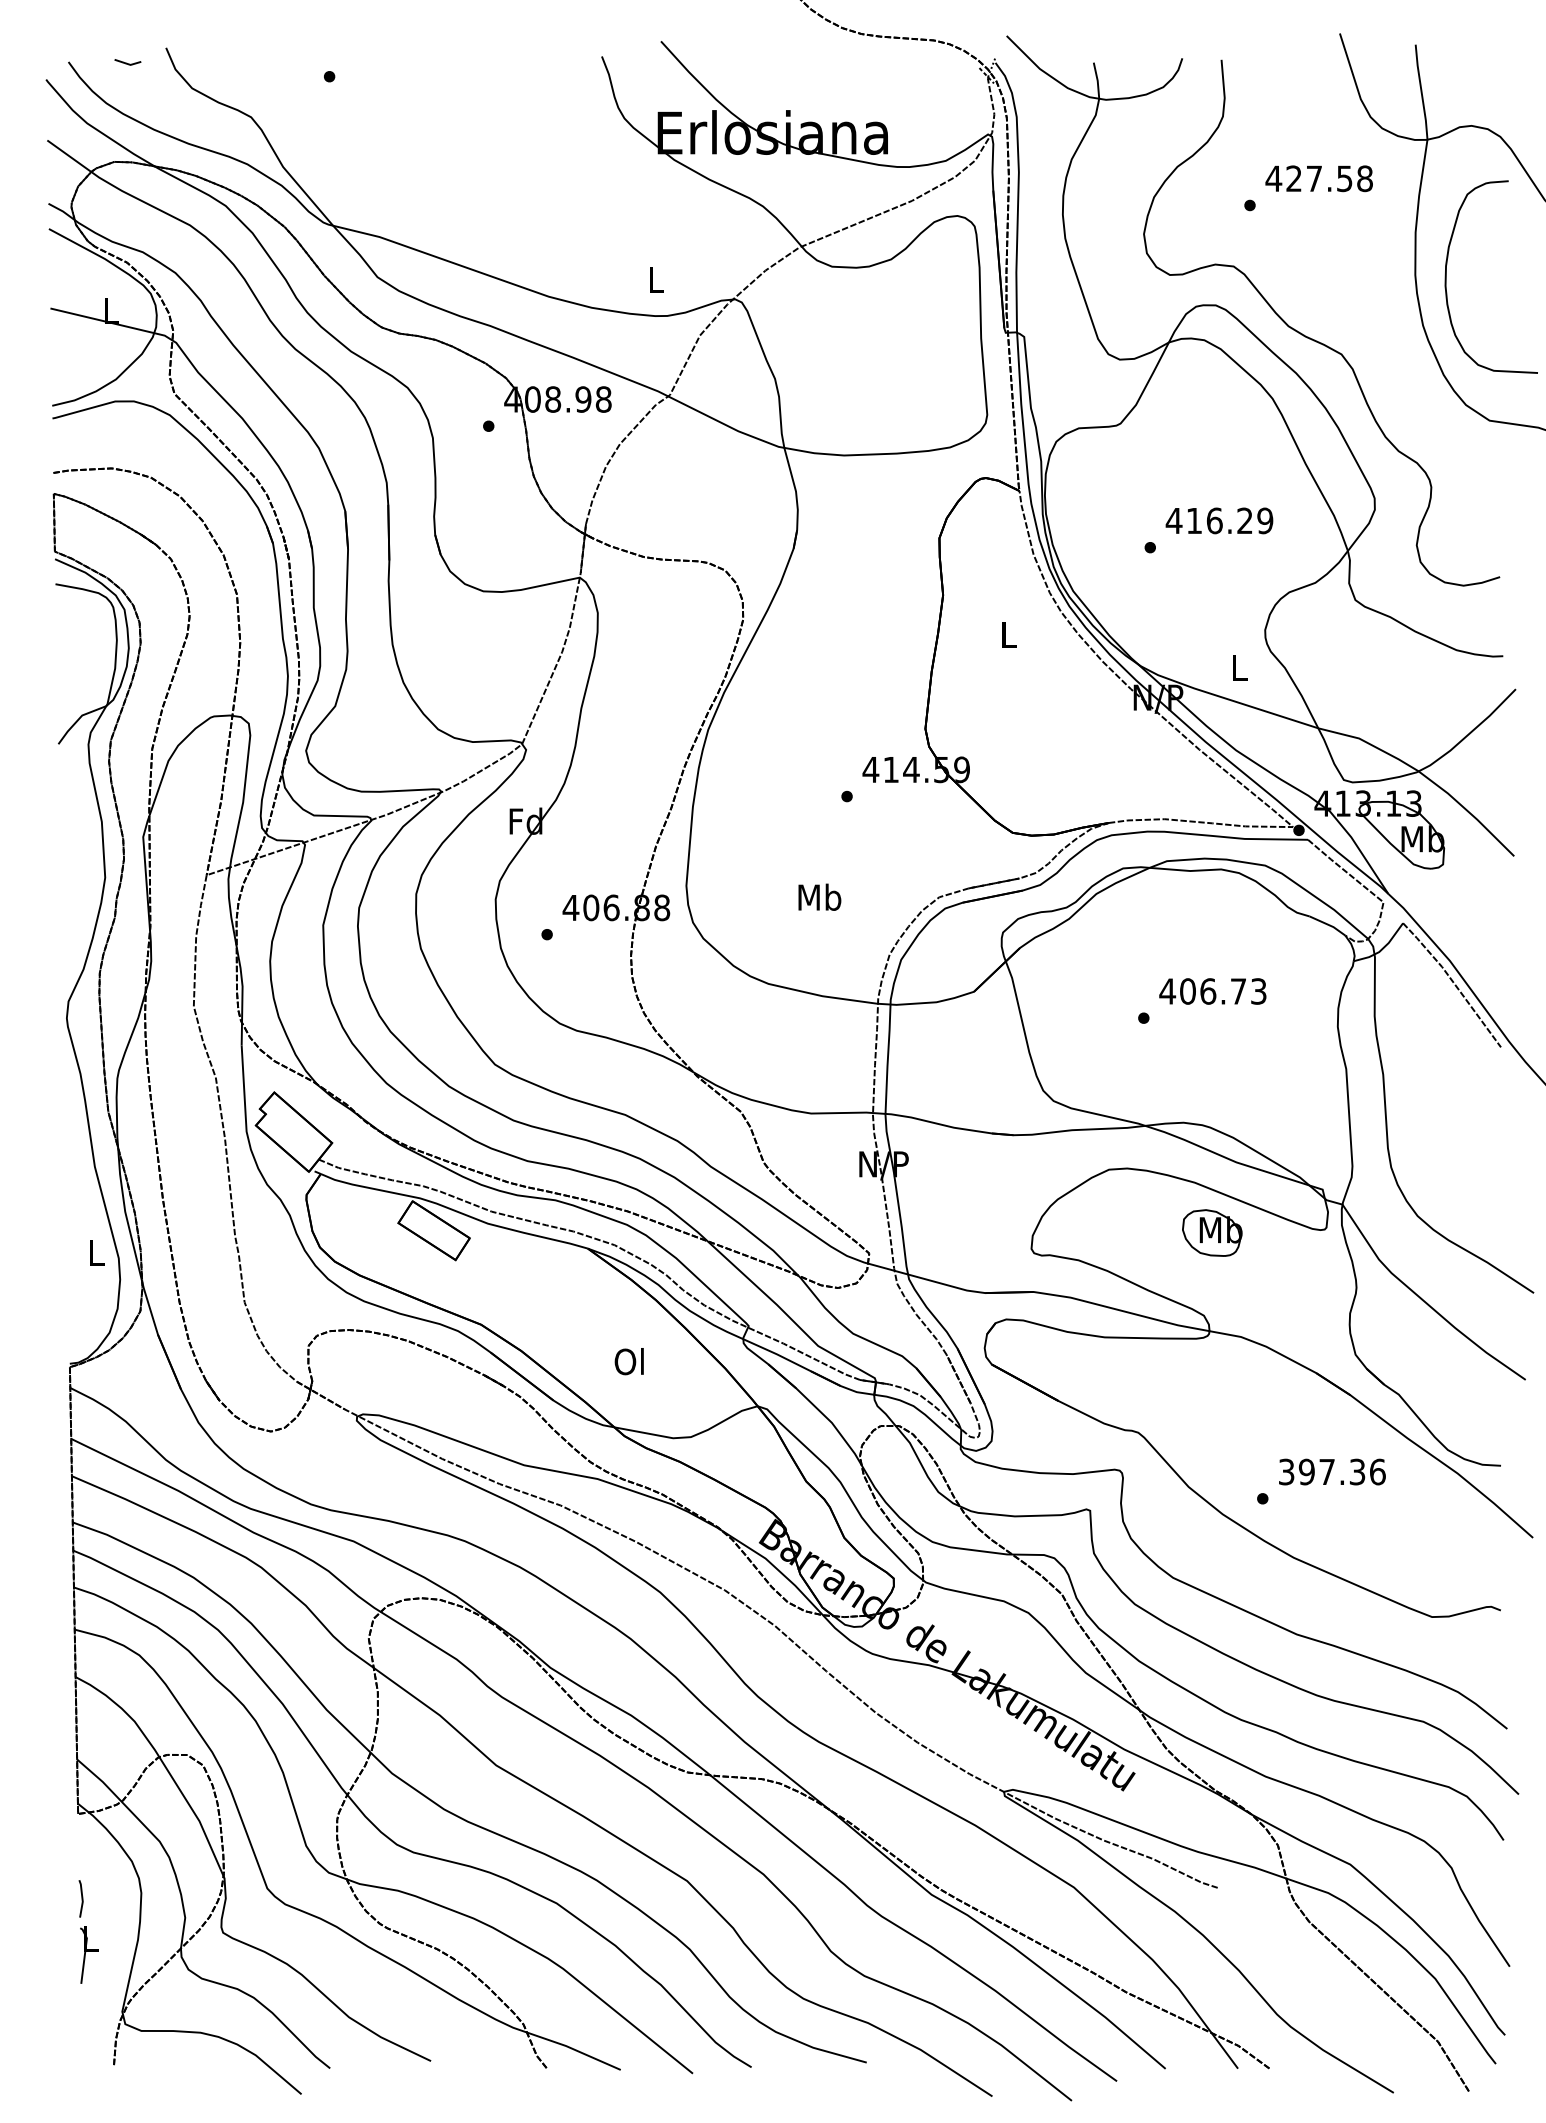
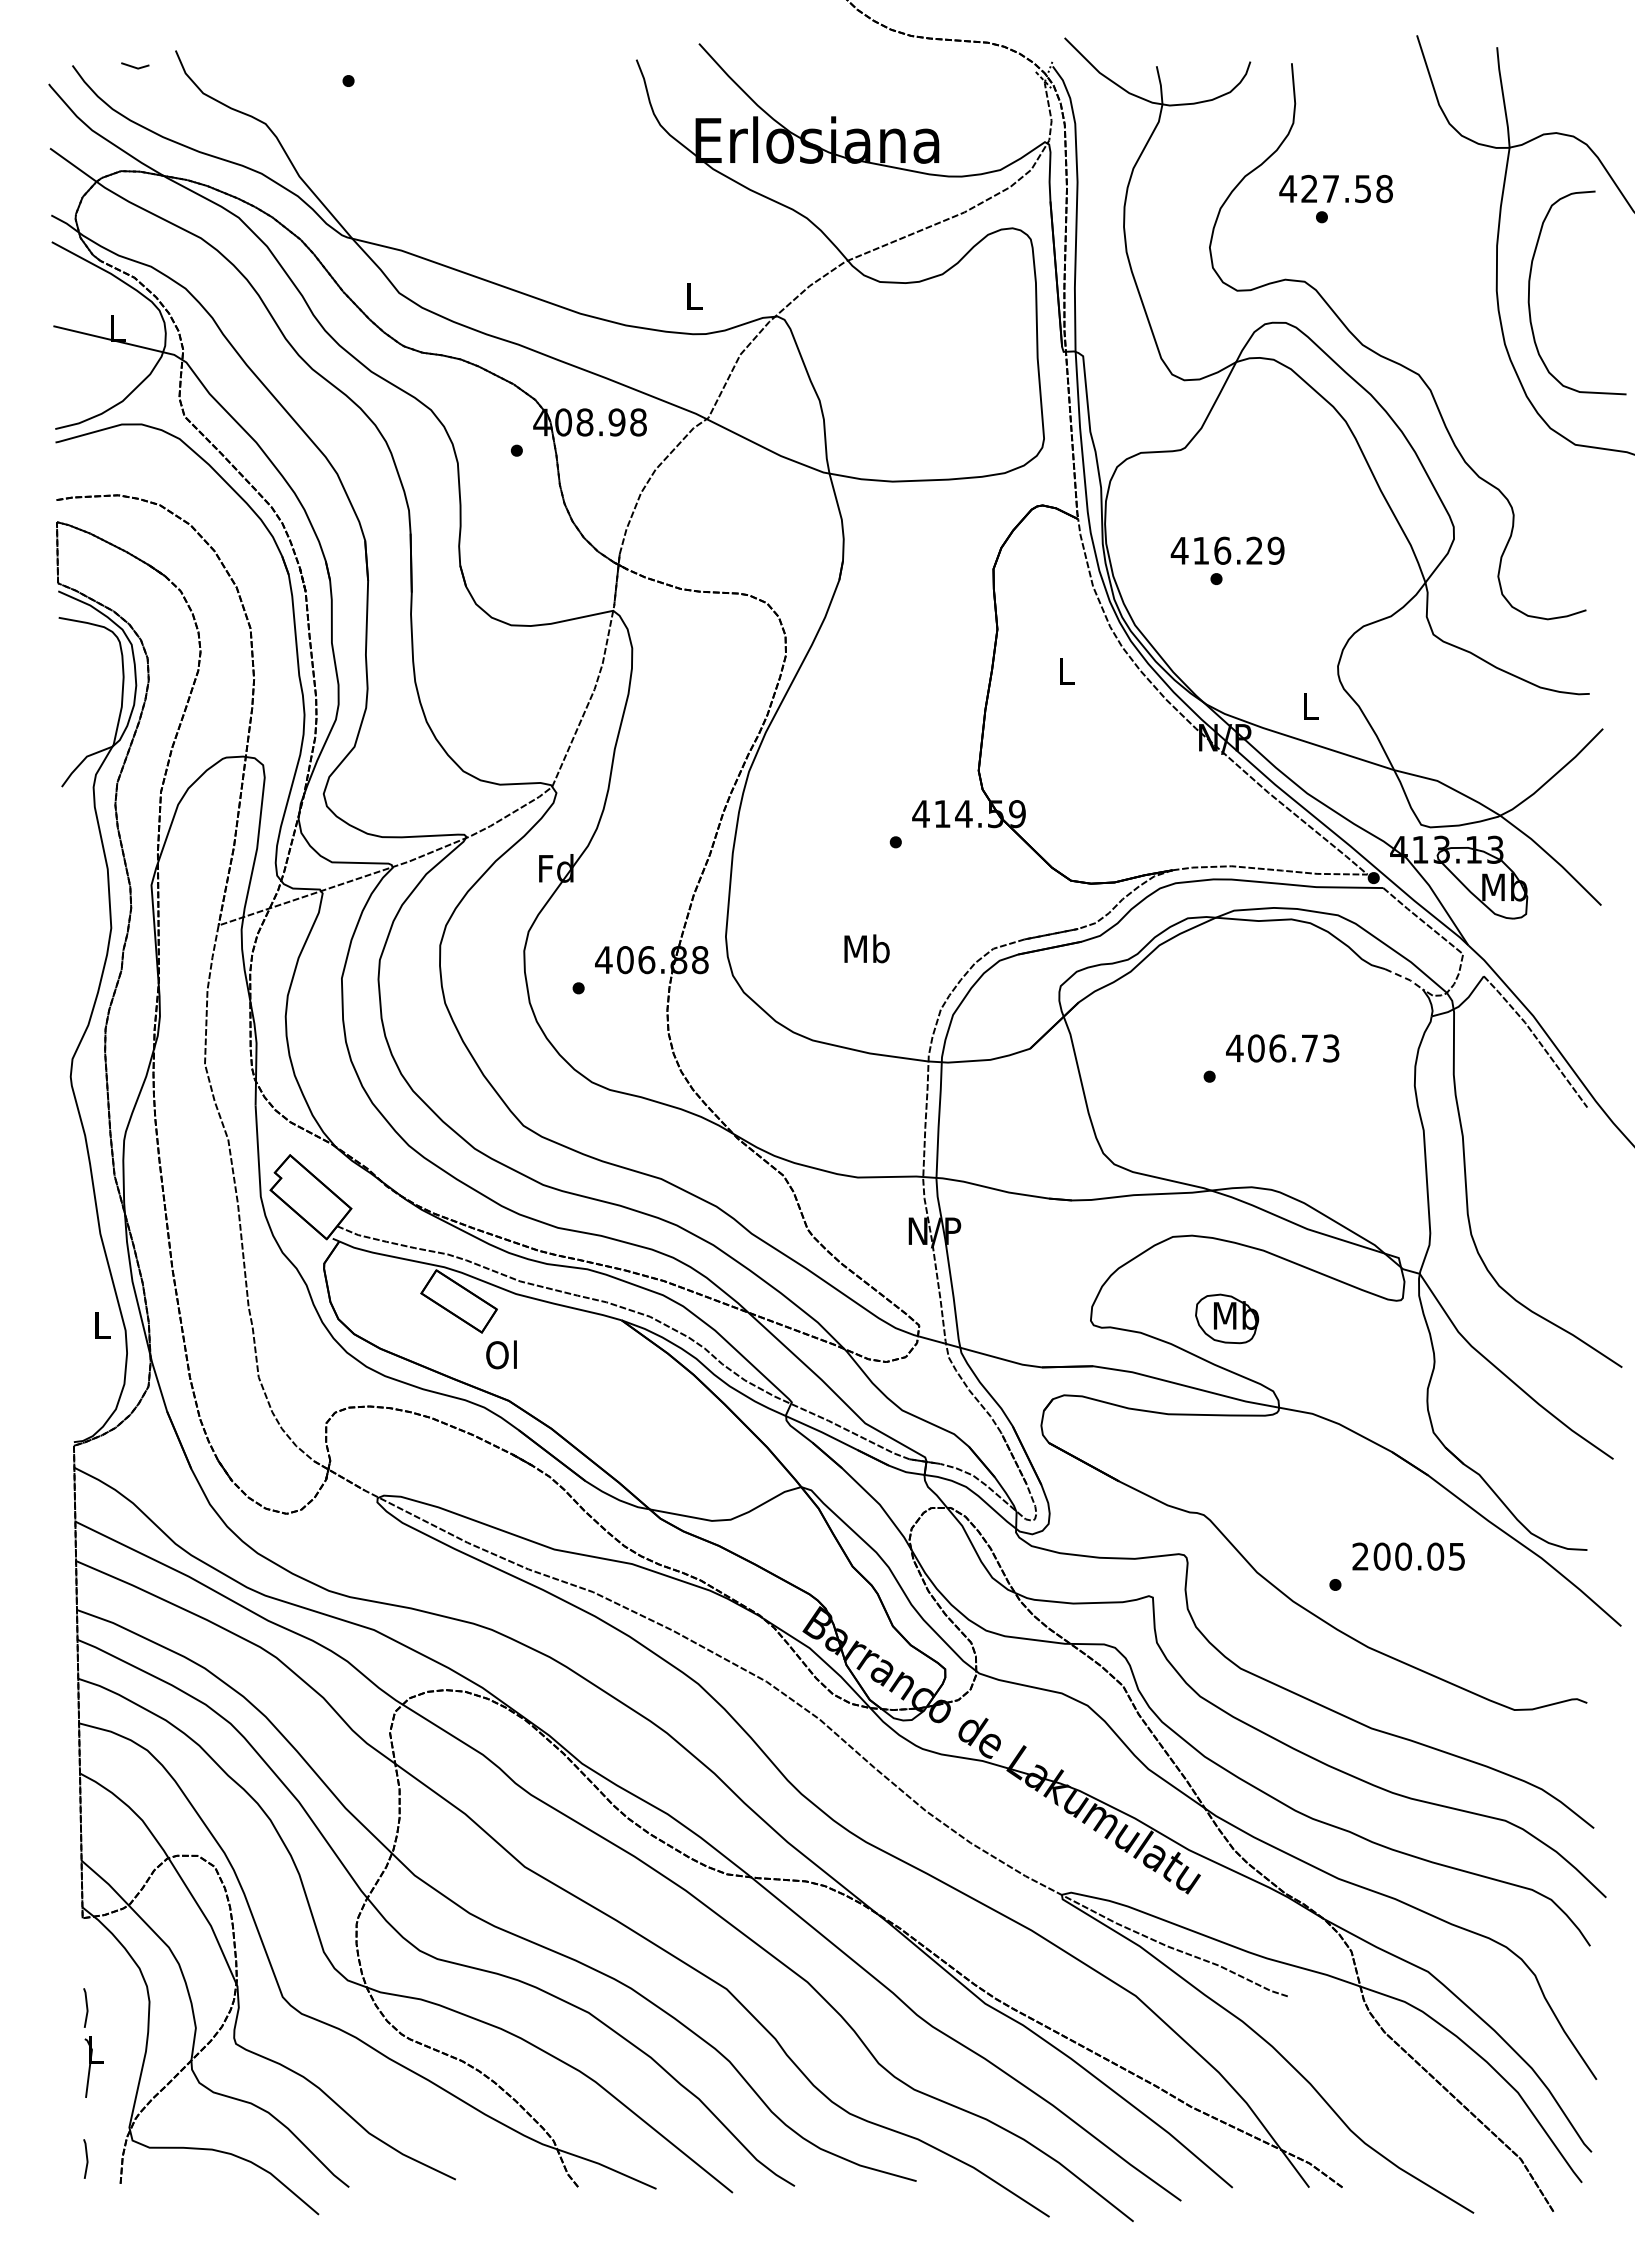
text: (1318, 178) -> (1335, 188), moved
text: (1219, 520) -> (1227, 550), moved
line: (1329, 925) -> (1405, 978), solid -> dashed
part: (1212, 1232) -> (1227, 1318), moved
text: (629, 1361) -> (501, 1354), moved
text: (1331, 1471) -> (1408, 1556), 397.36 -> 200.05
line: (81, 2041) -> (86, 2158), added

